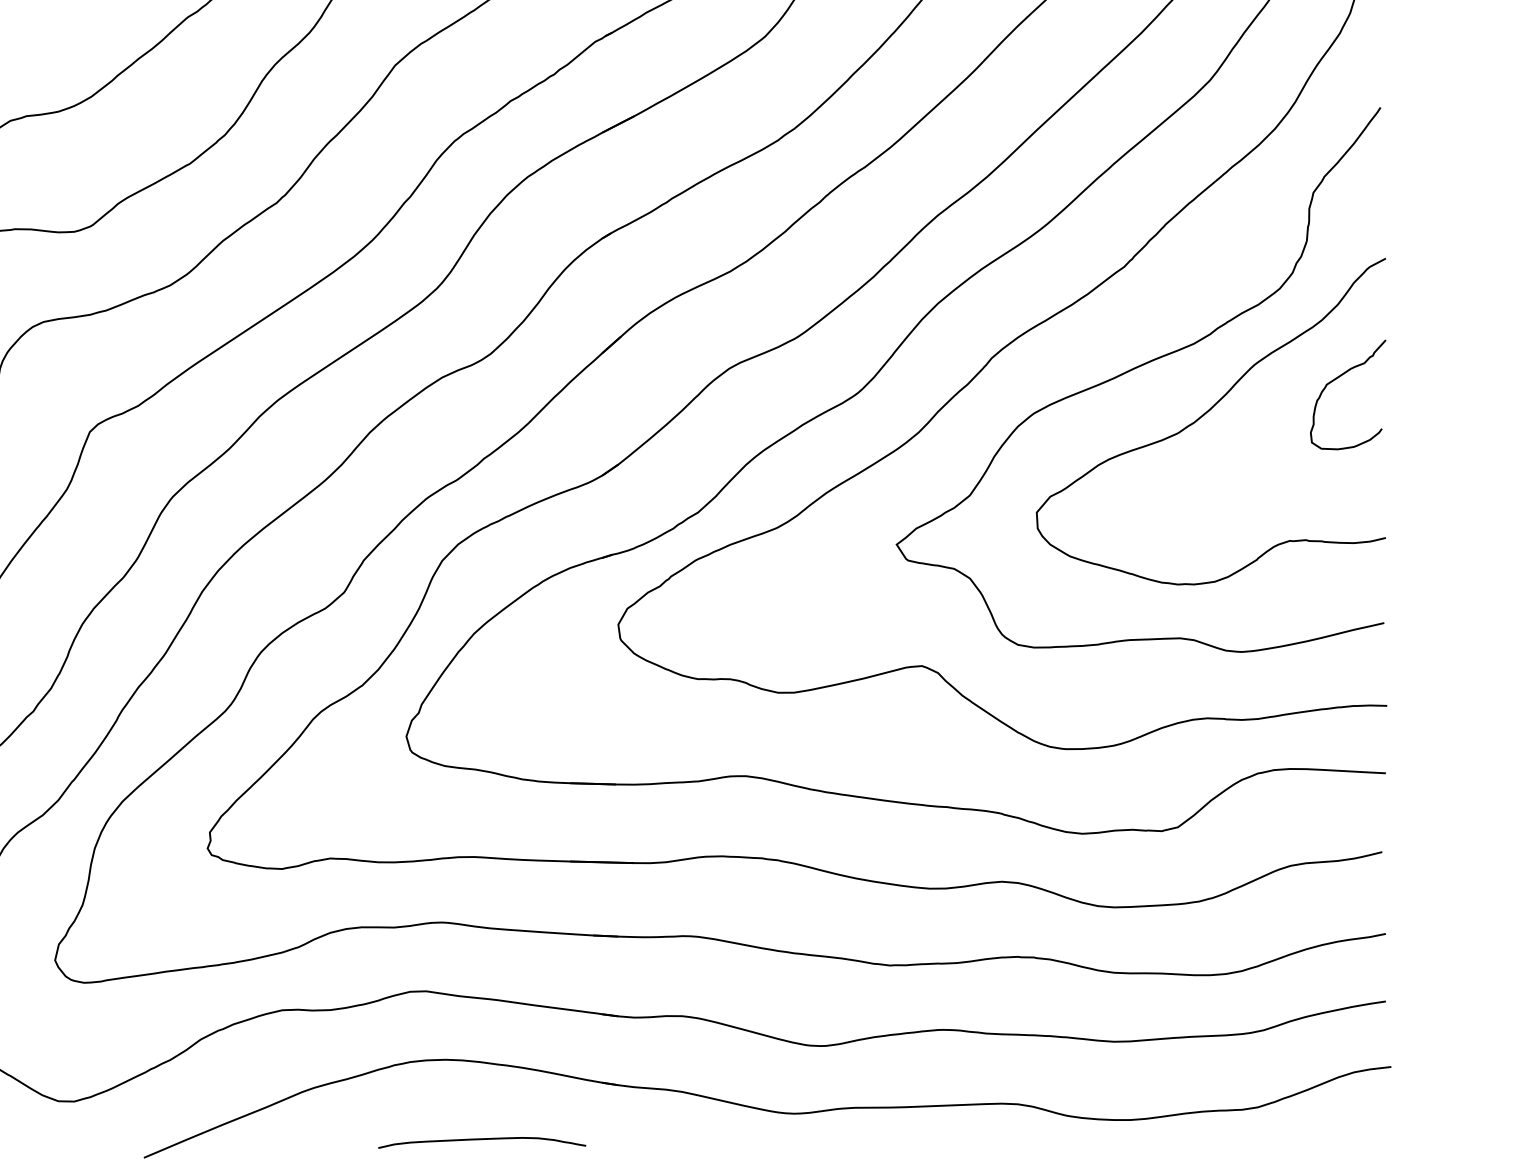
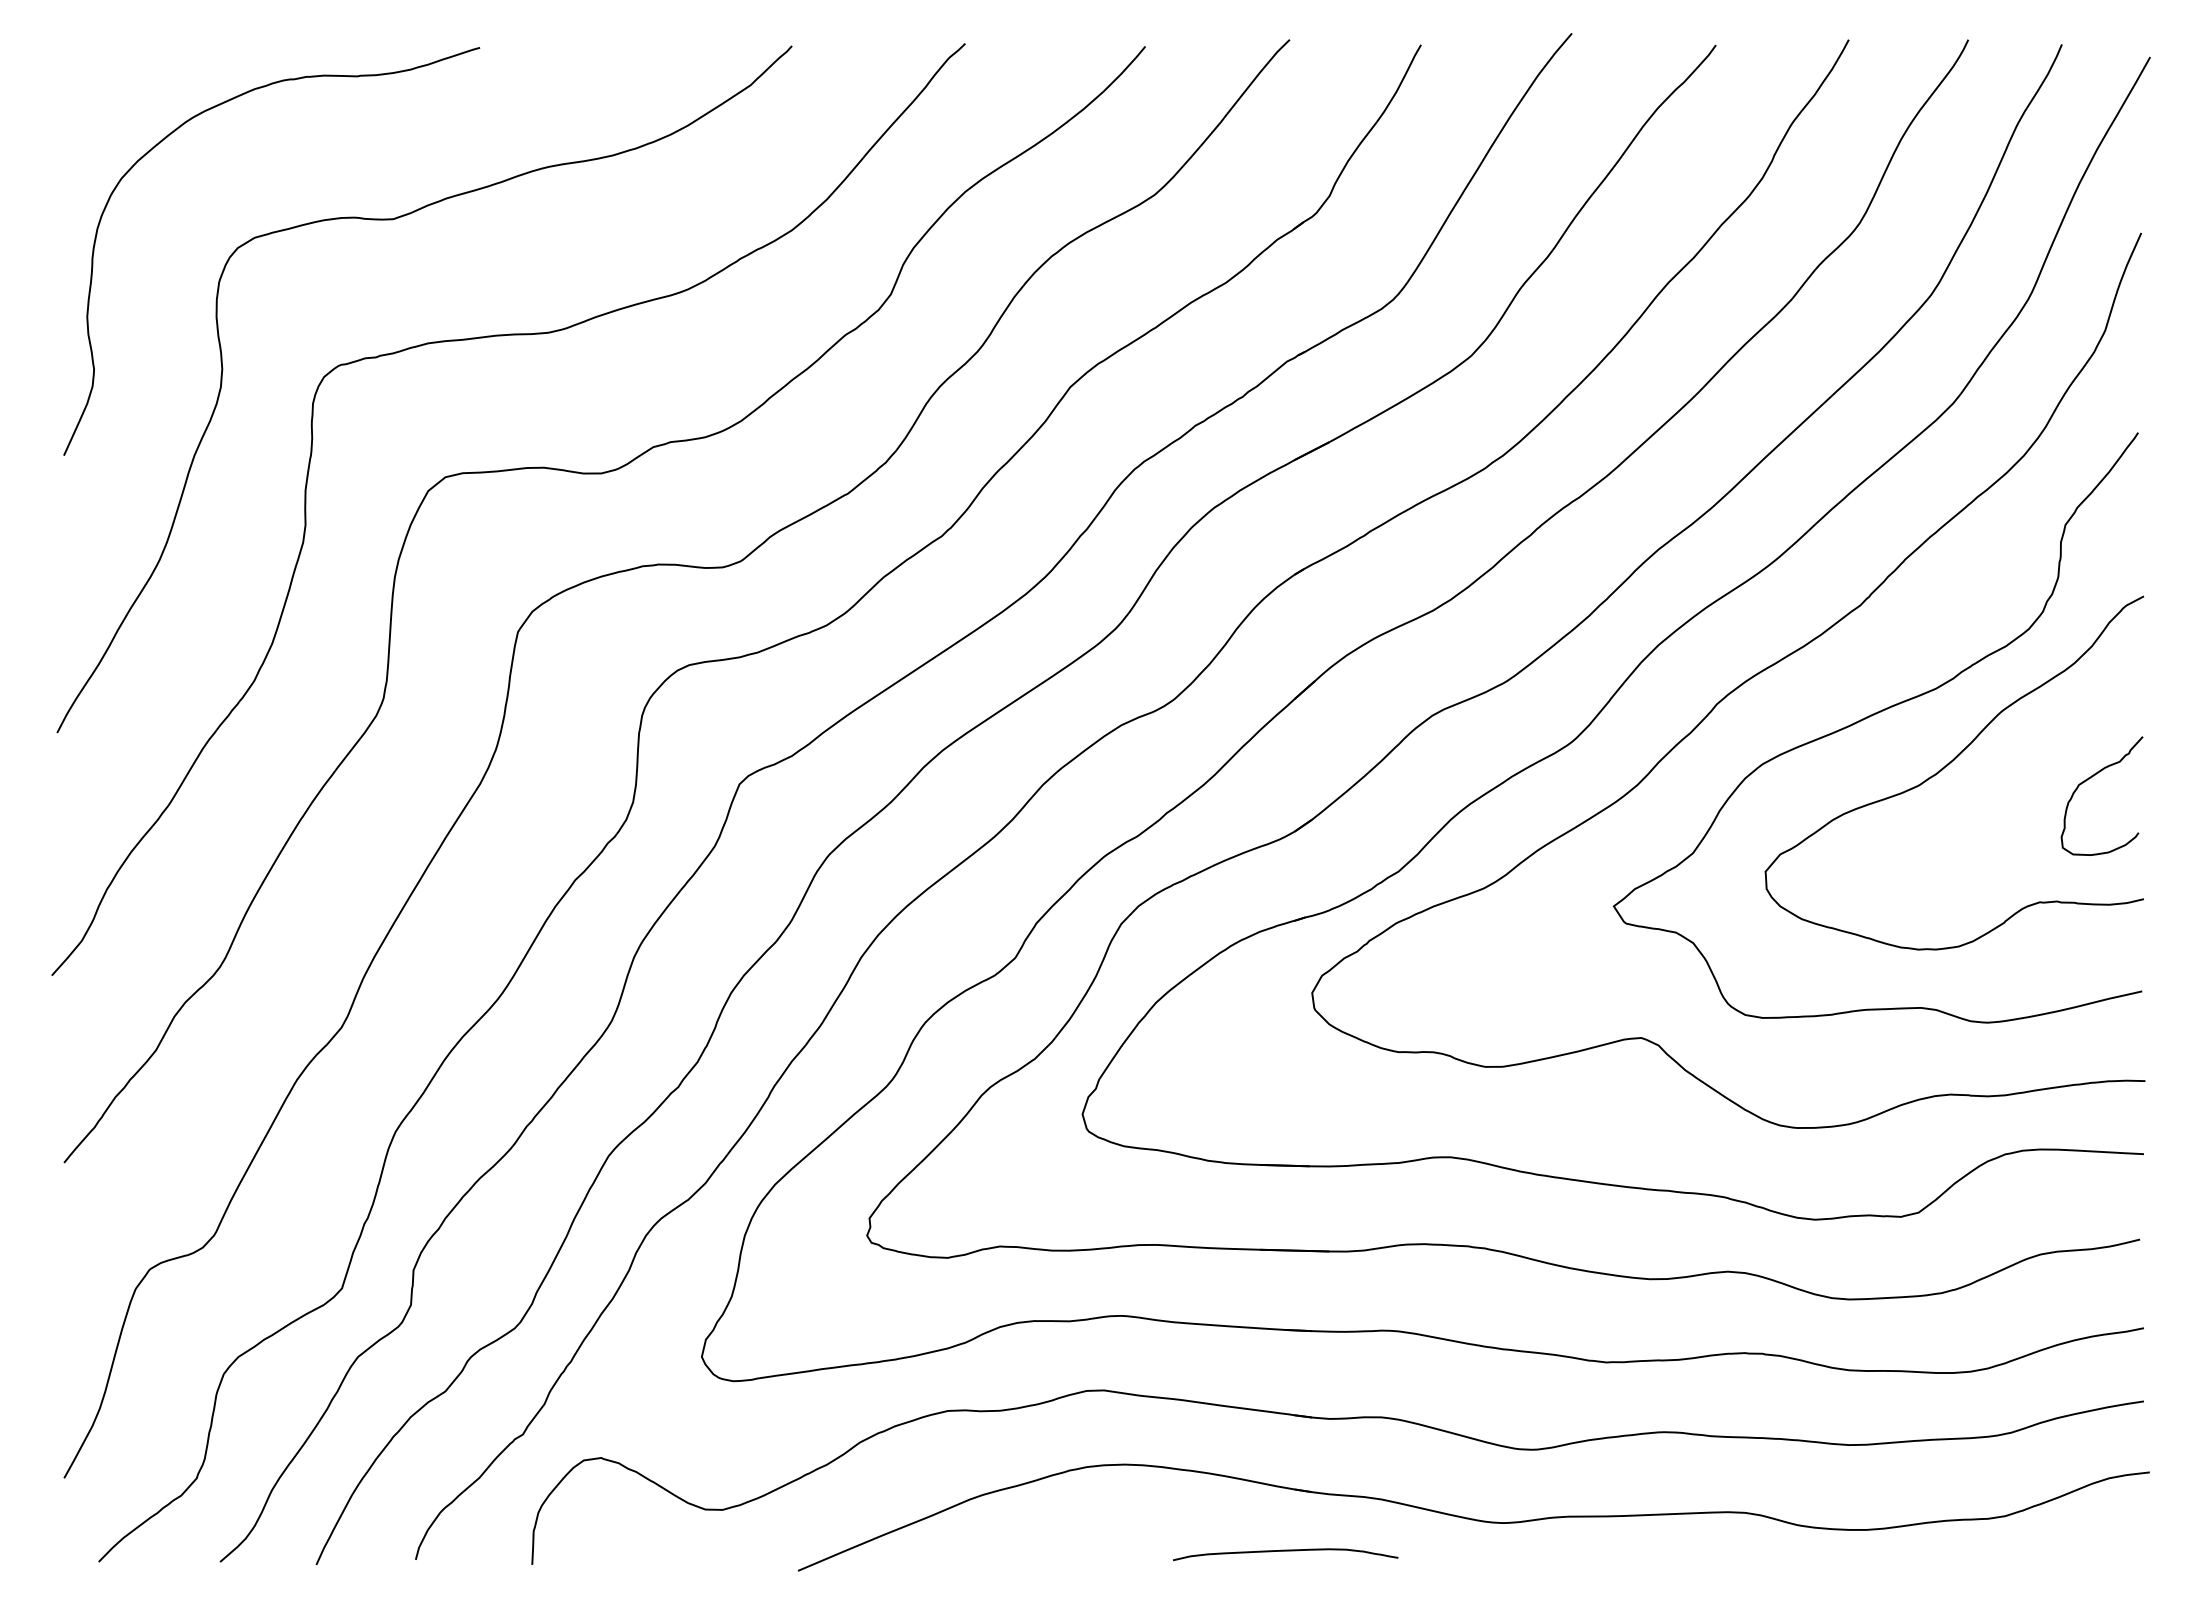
curve: (1336, 379) -> (2089, 779), moved
curve: (482, 1139) -> (1285, 1551), moved

